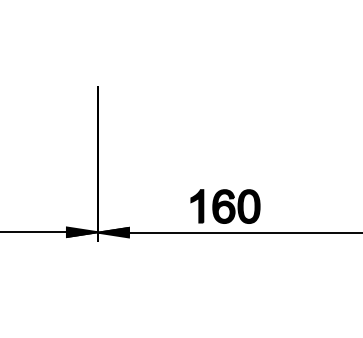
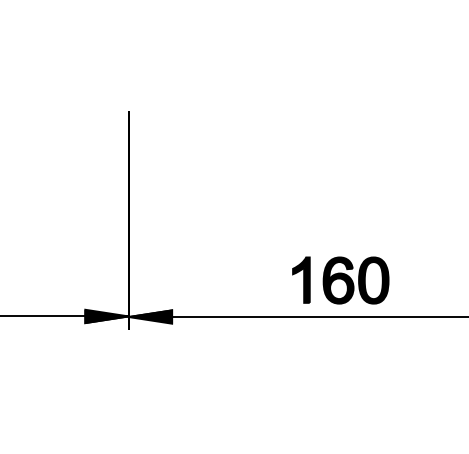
part: (225, 206) -> (340, 280), moved

